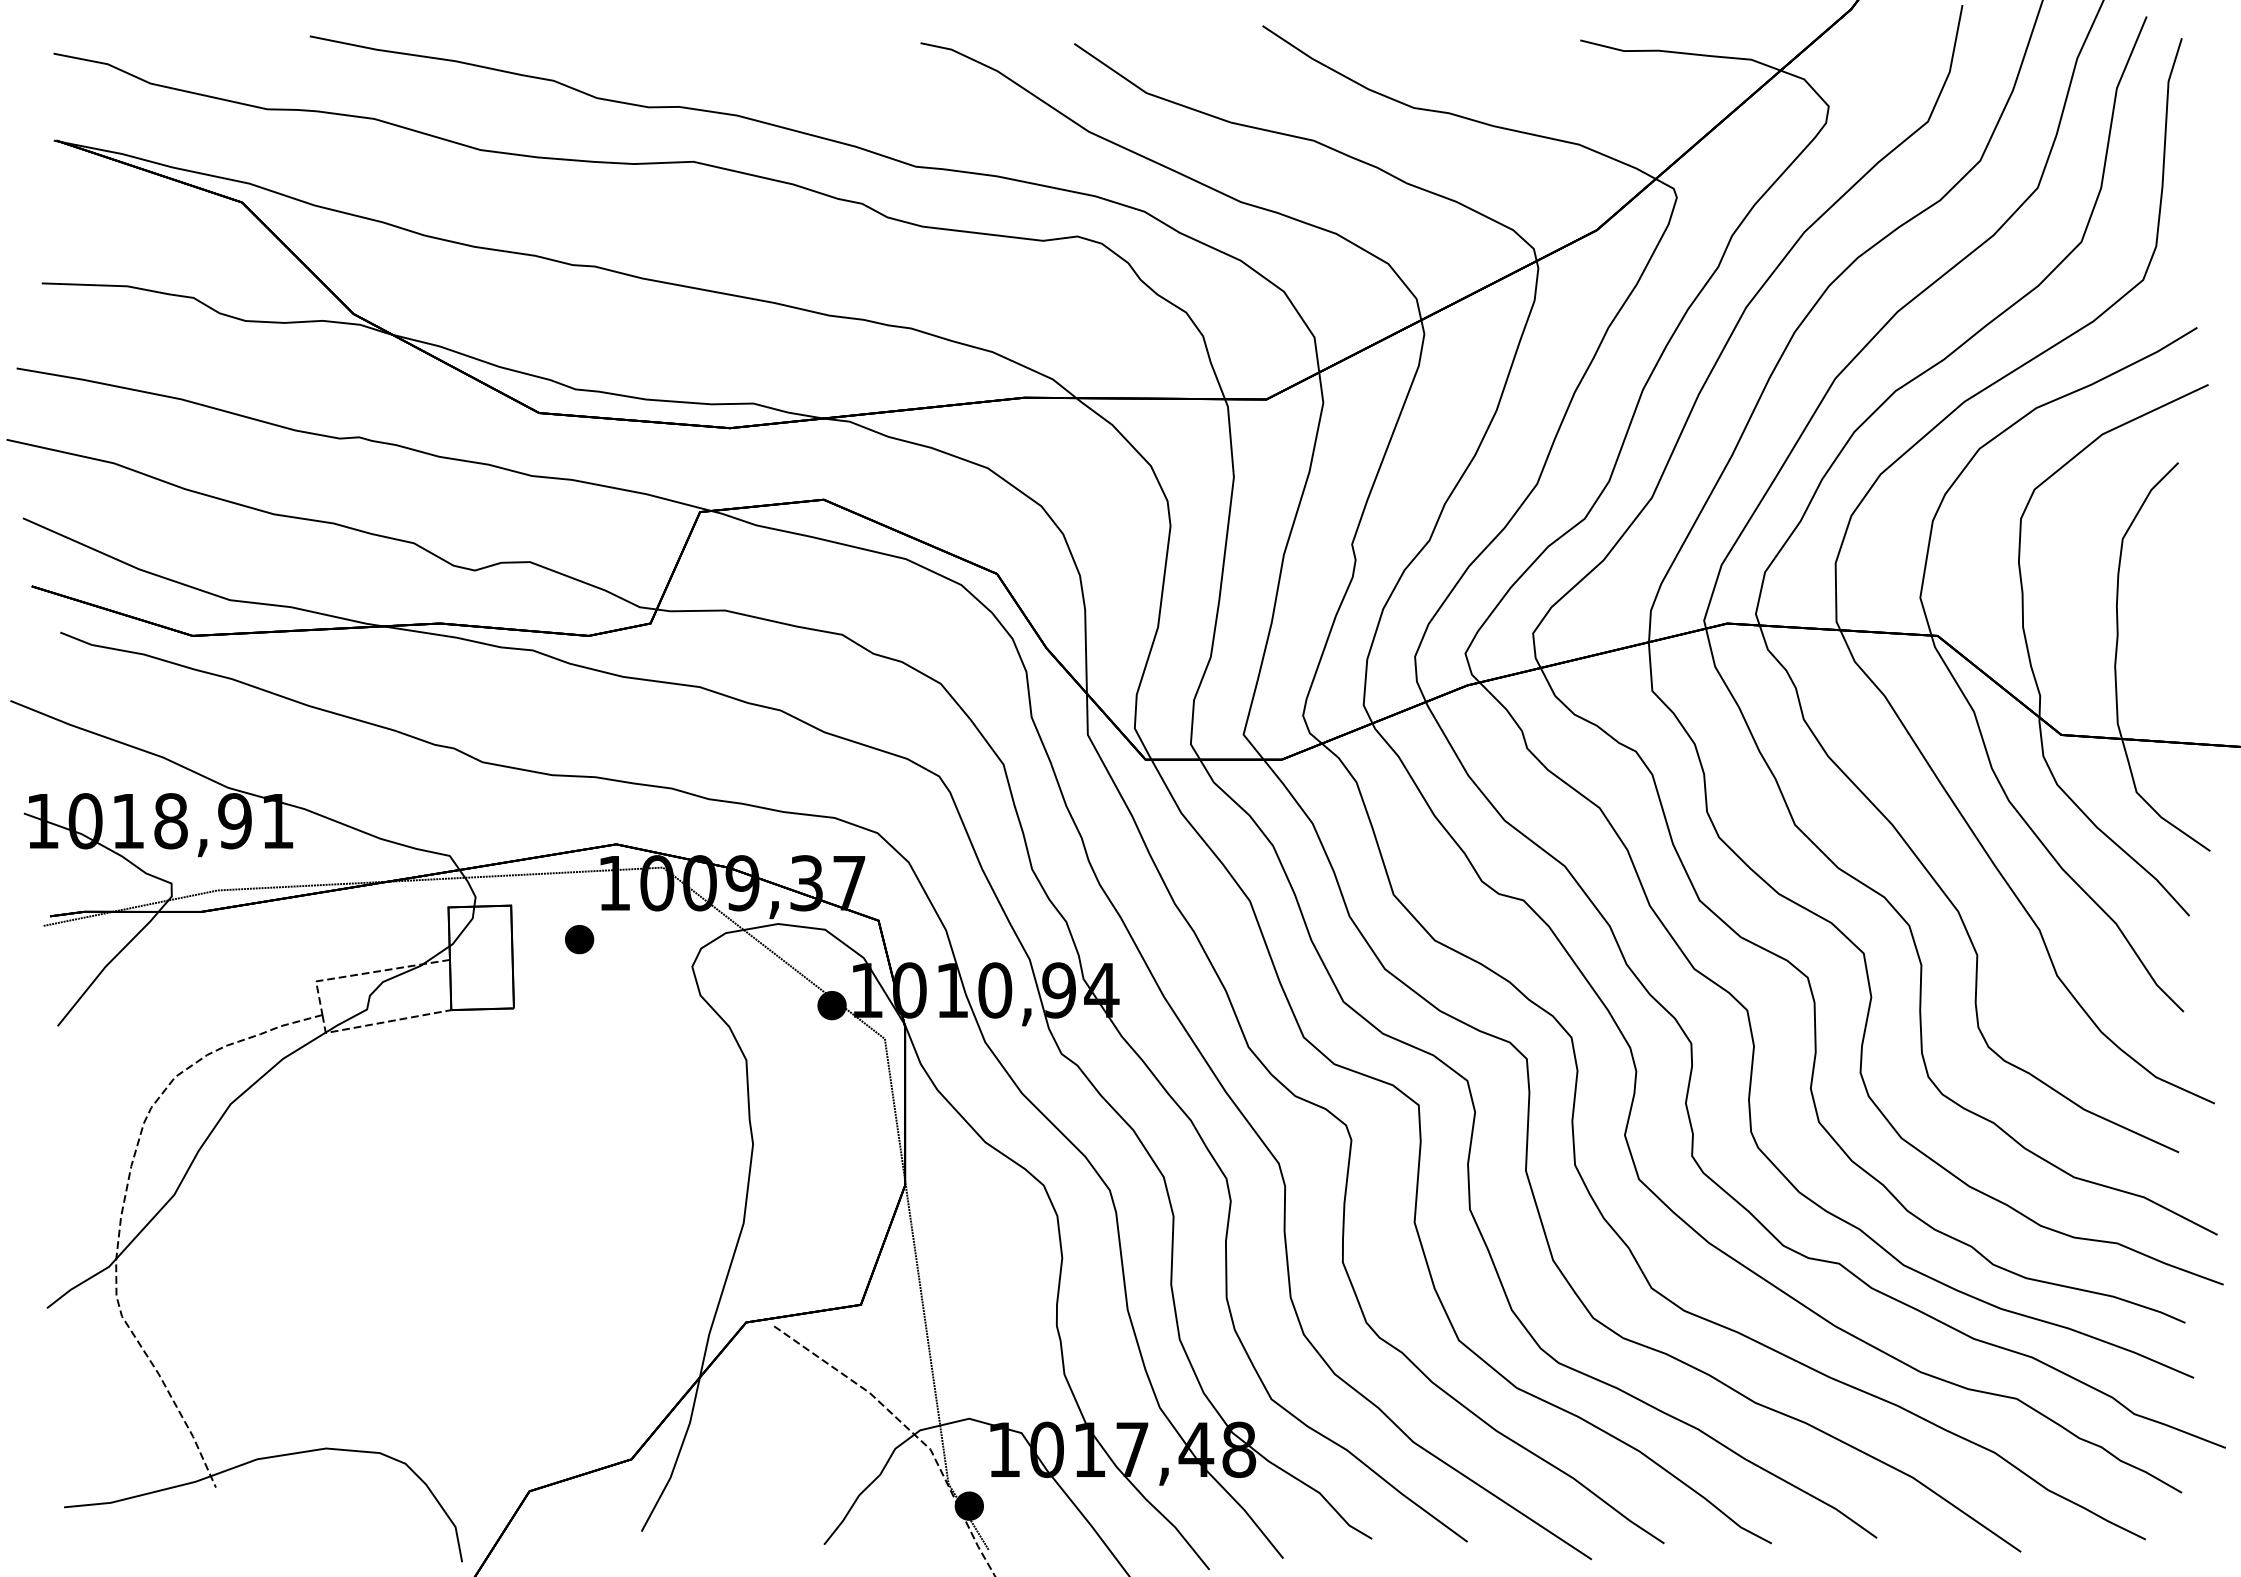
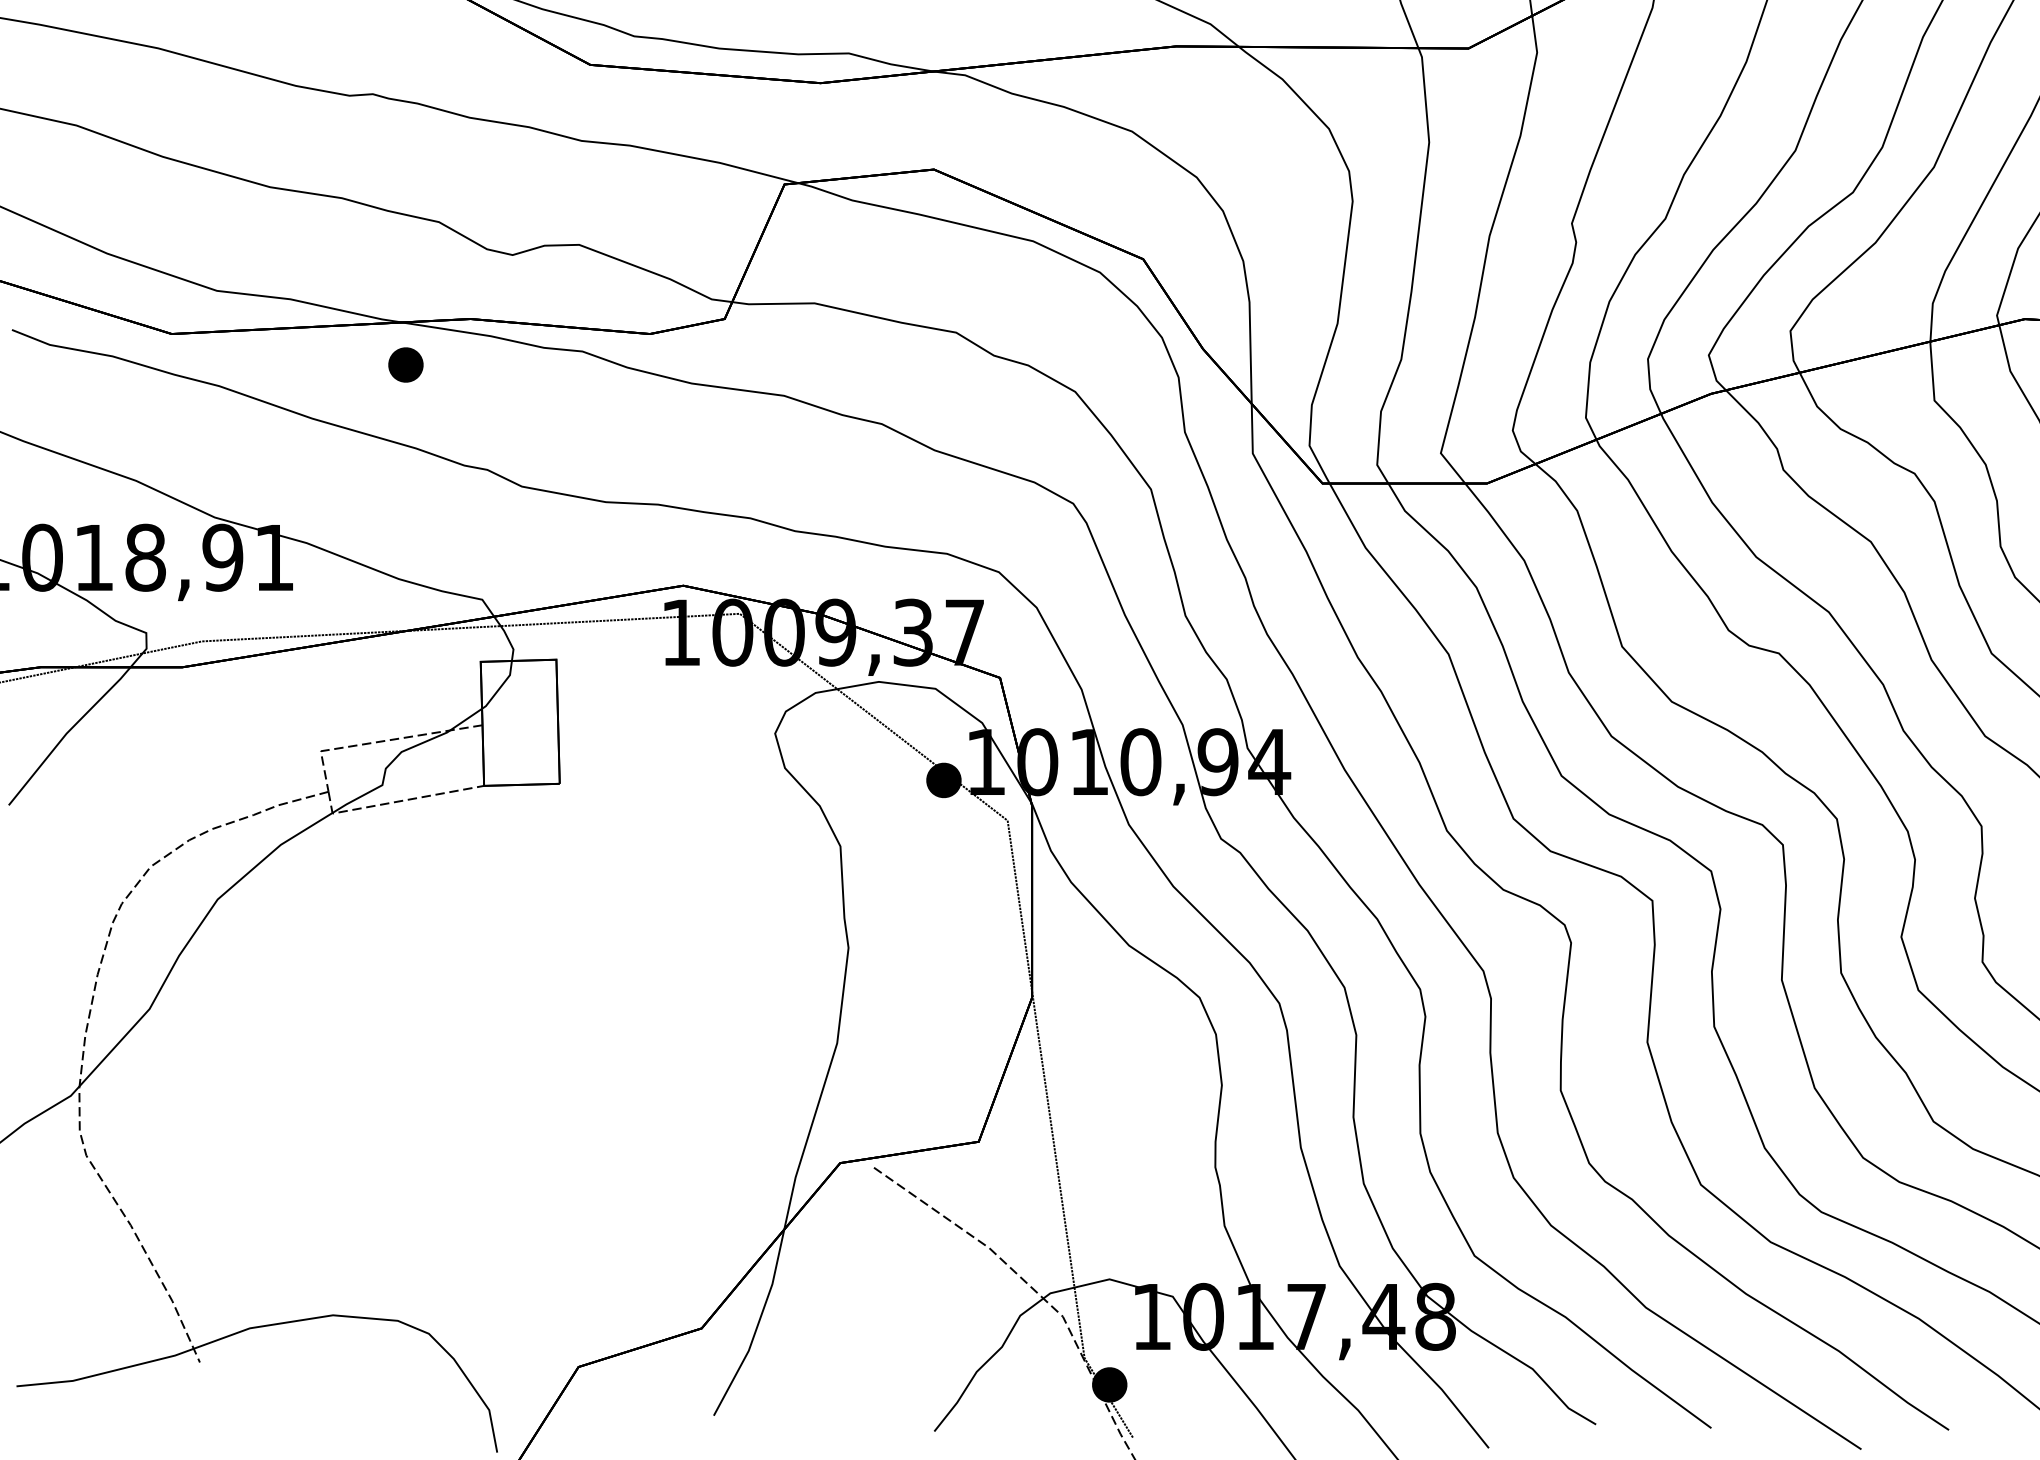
part: (579, 939) -> (405, 364), moved

